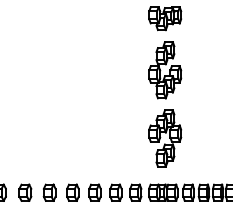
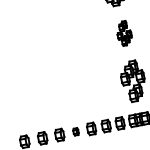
part: (165, 70) -> (124, 33), size x0.6
part: (72, 192) -> (75, 131), size x0.6

